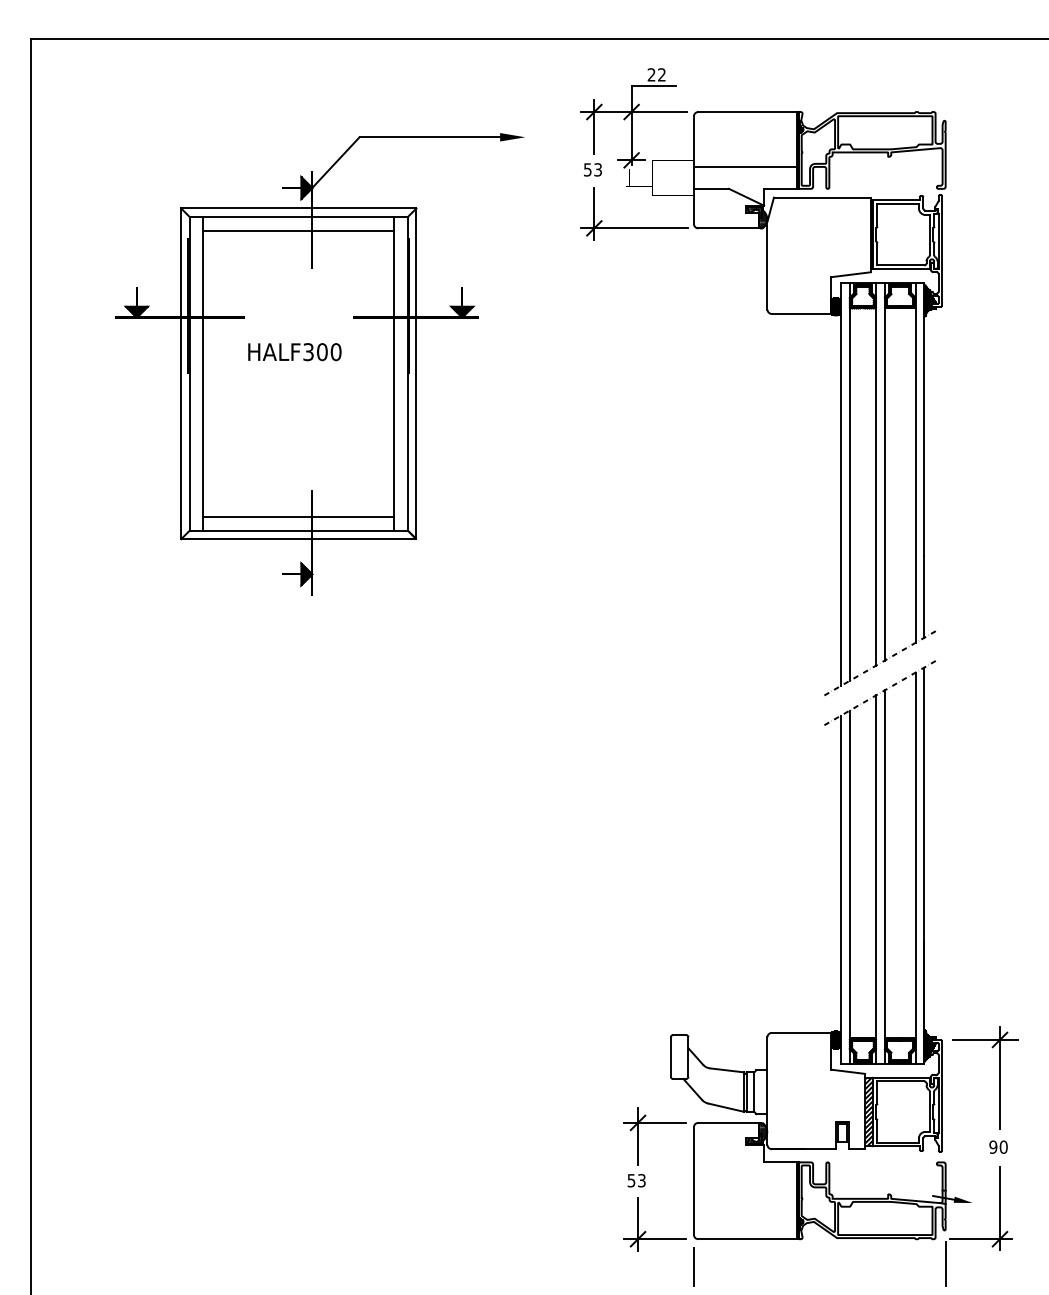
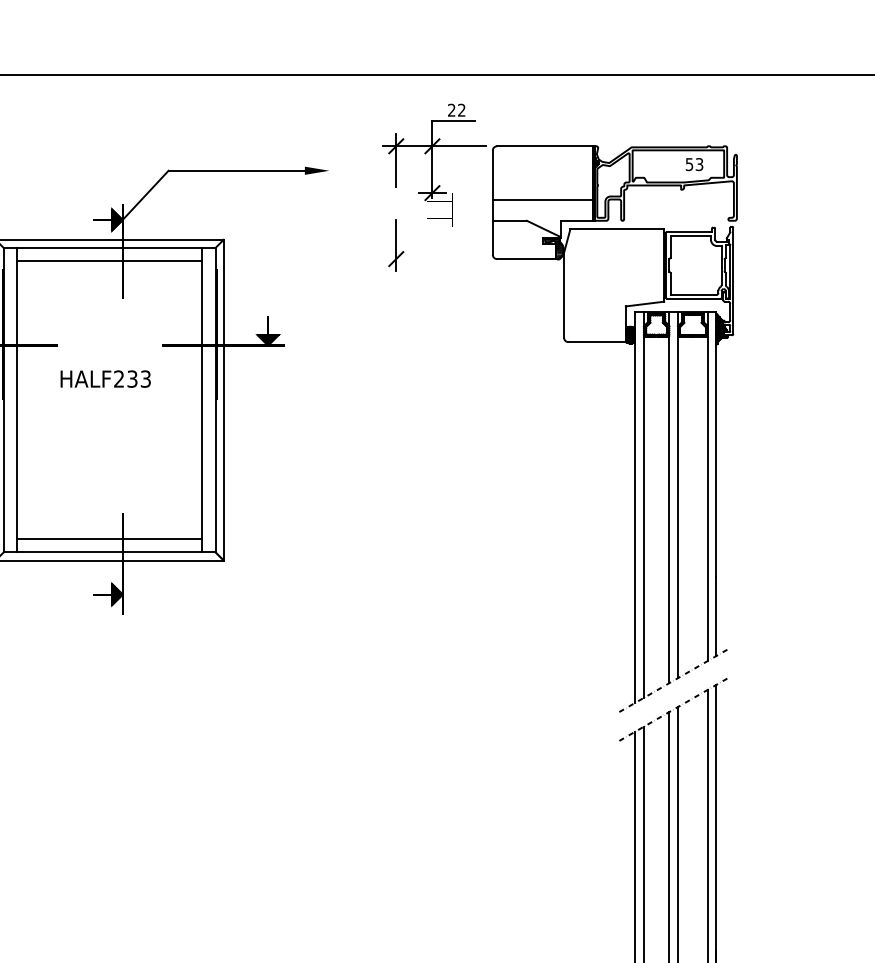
text: (592, 169) -> (694, 164), moved
line: (634, 228) -> (435, 259), removed
text: (322, 352) -> (132, 379), HALF300 -> HALF233

